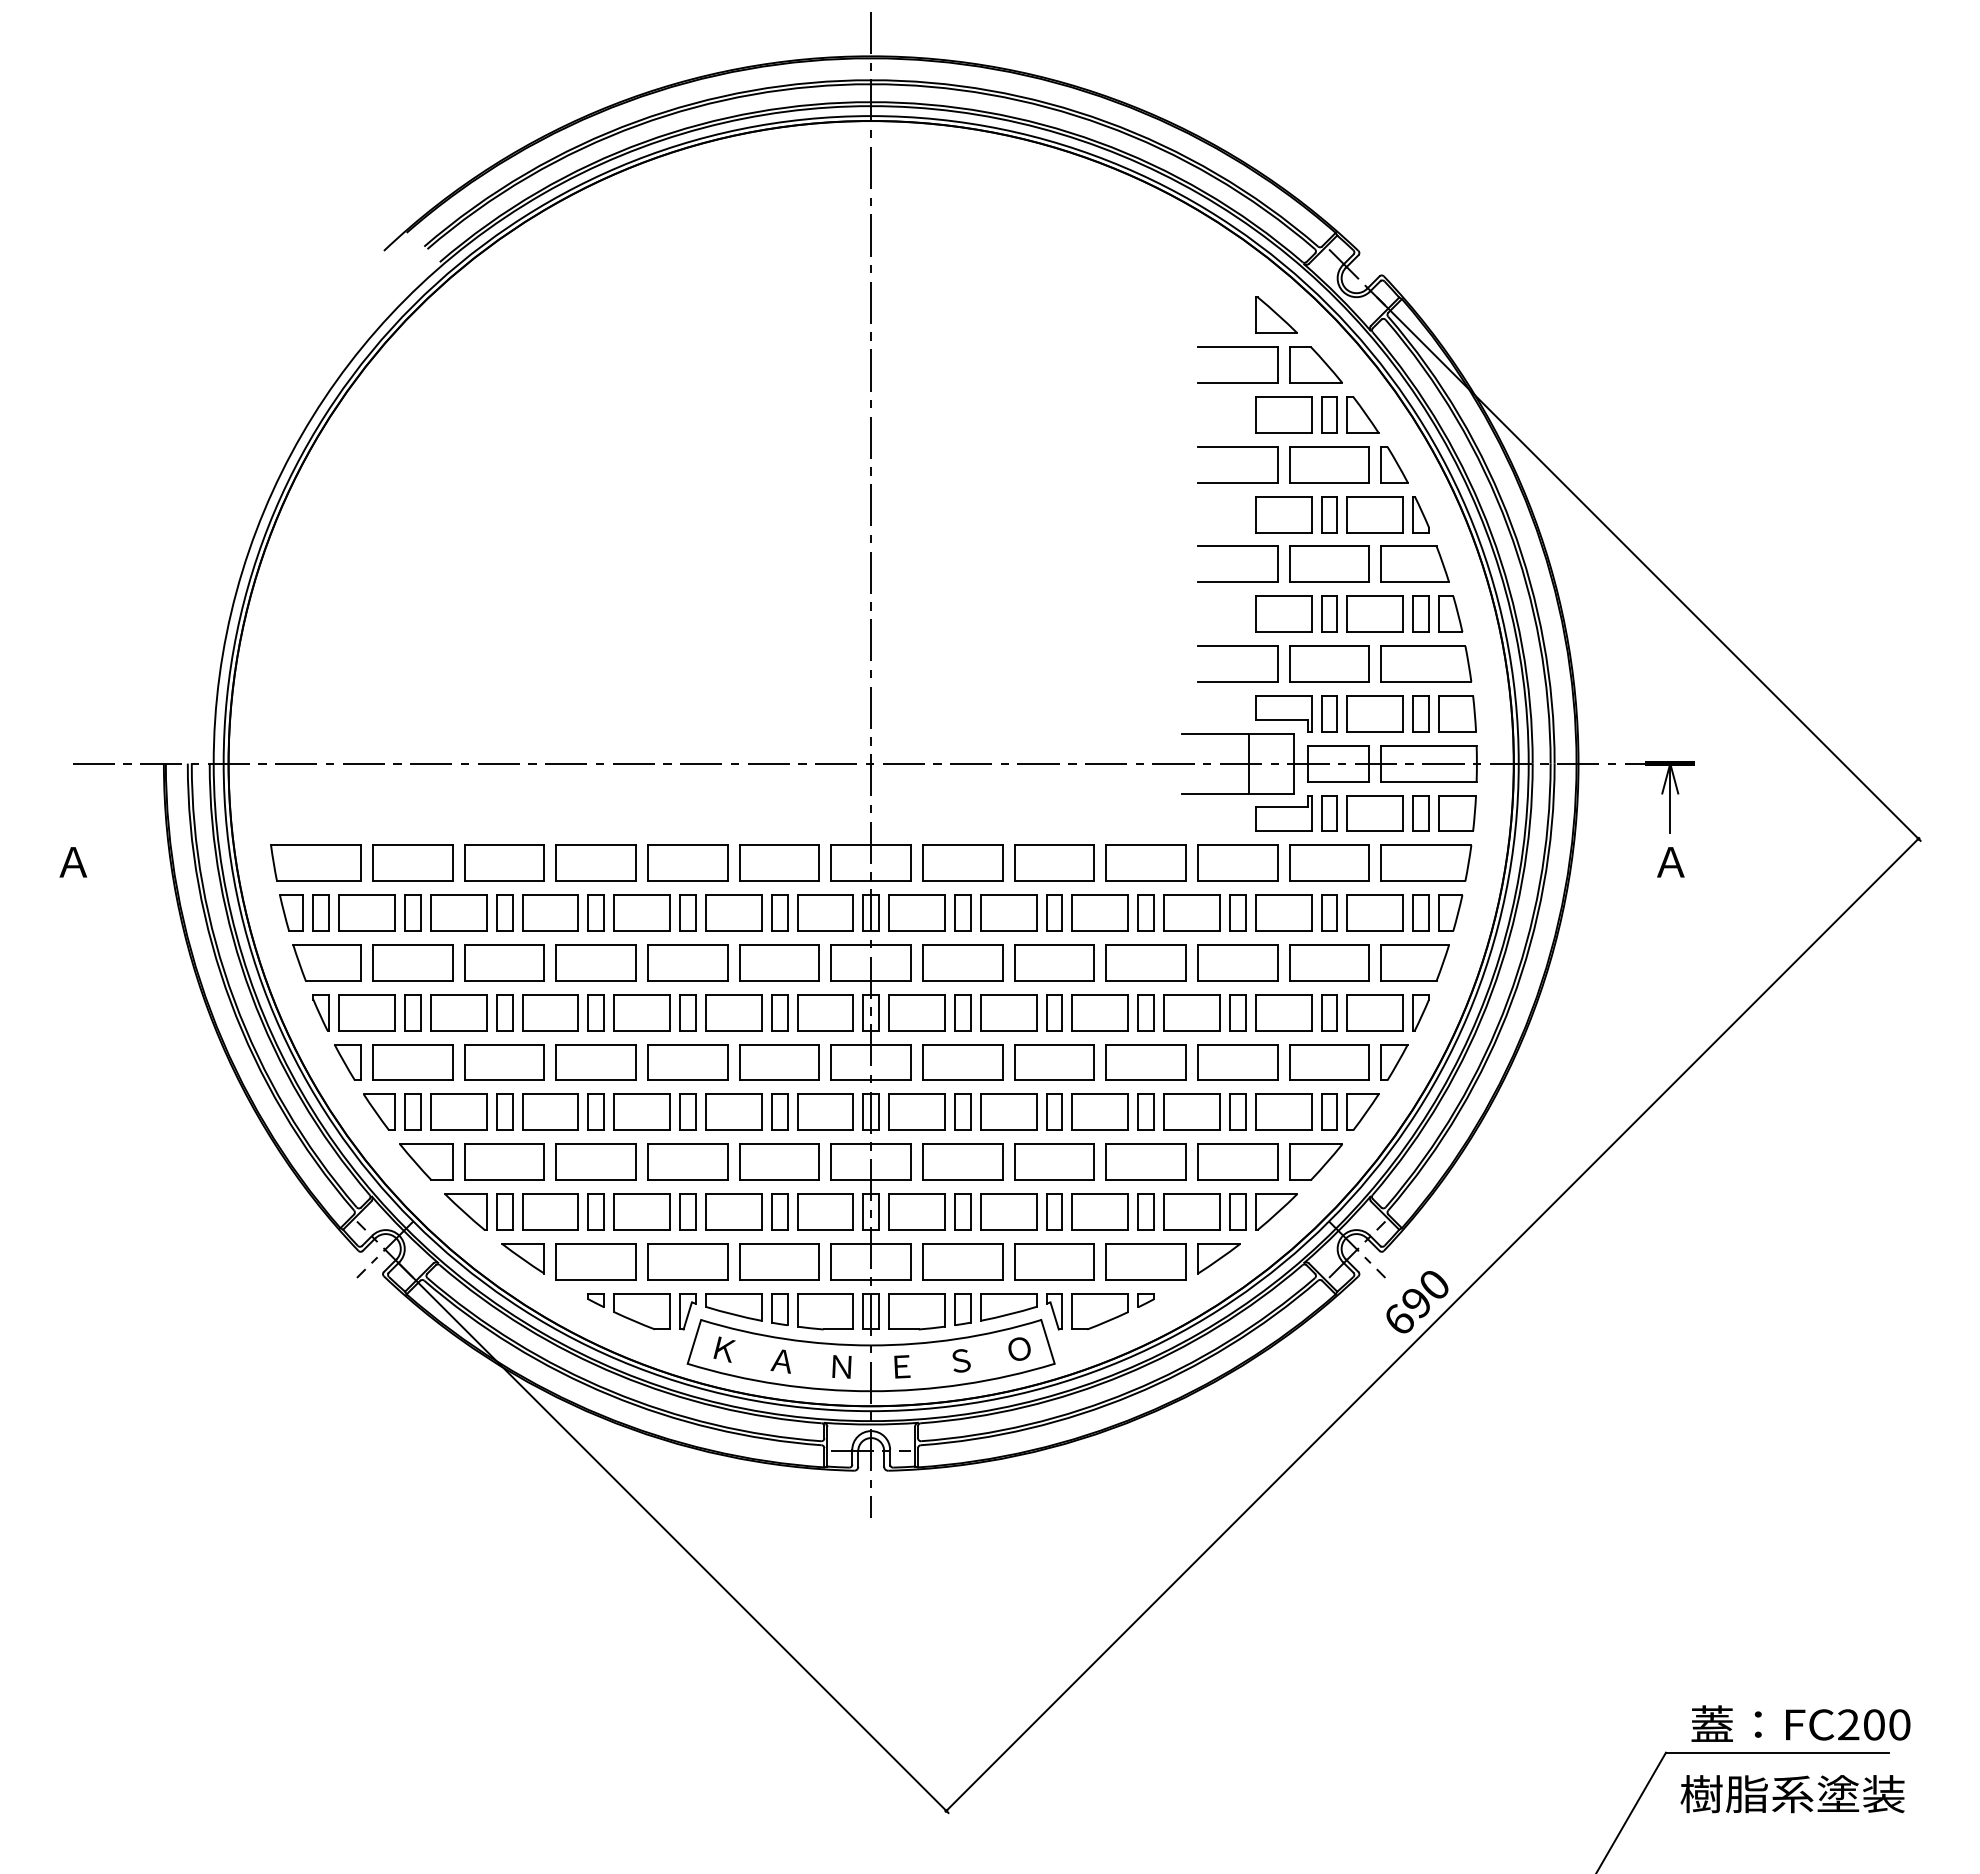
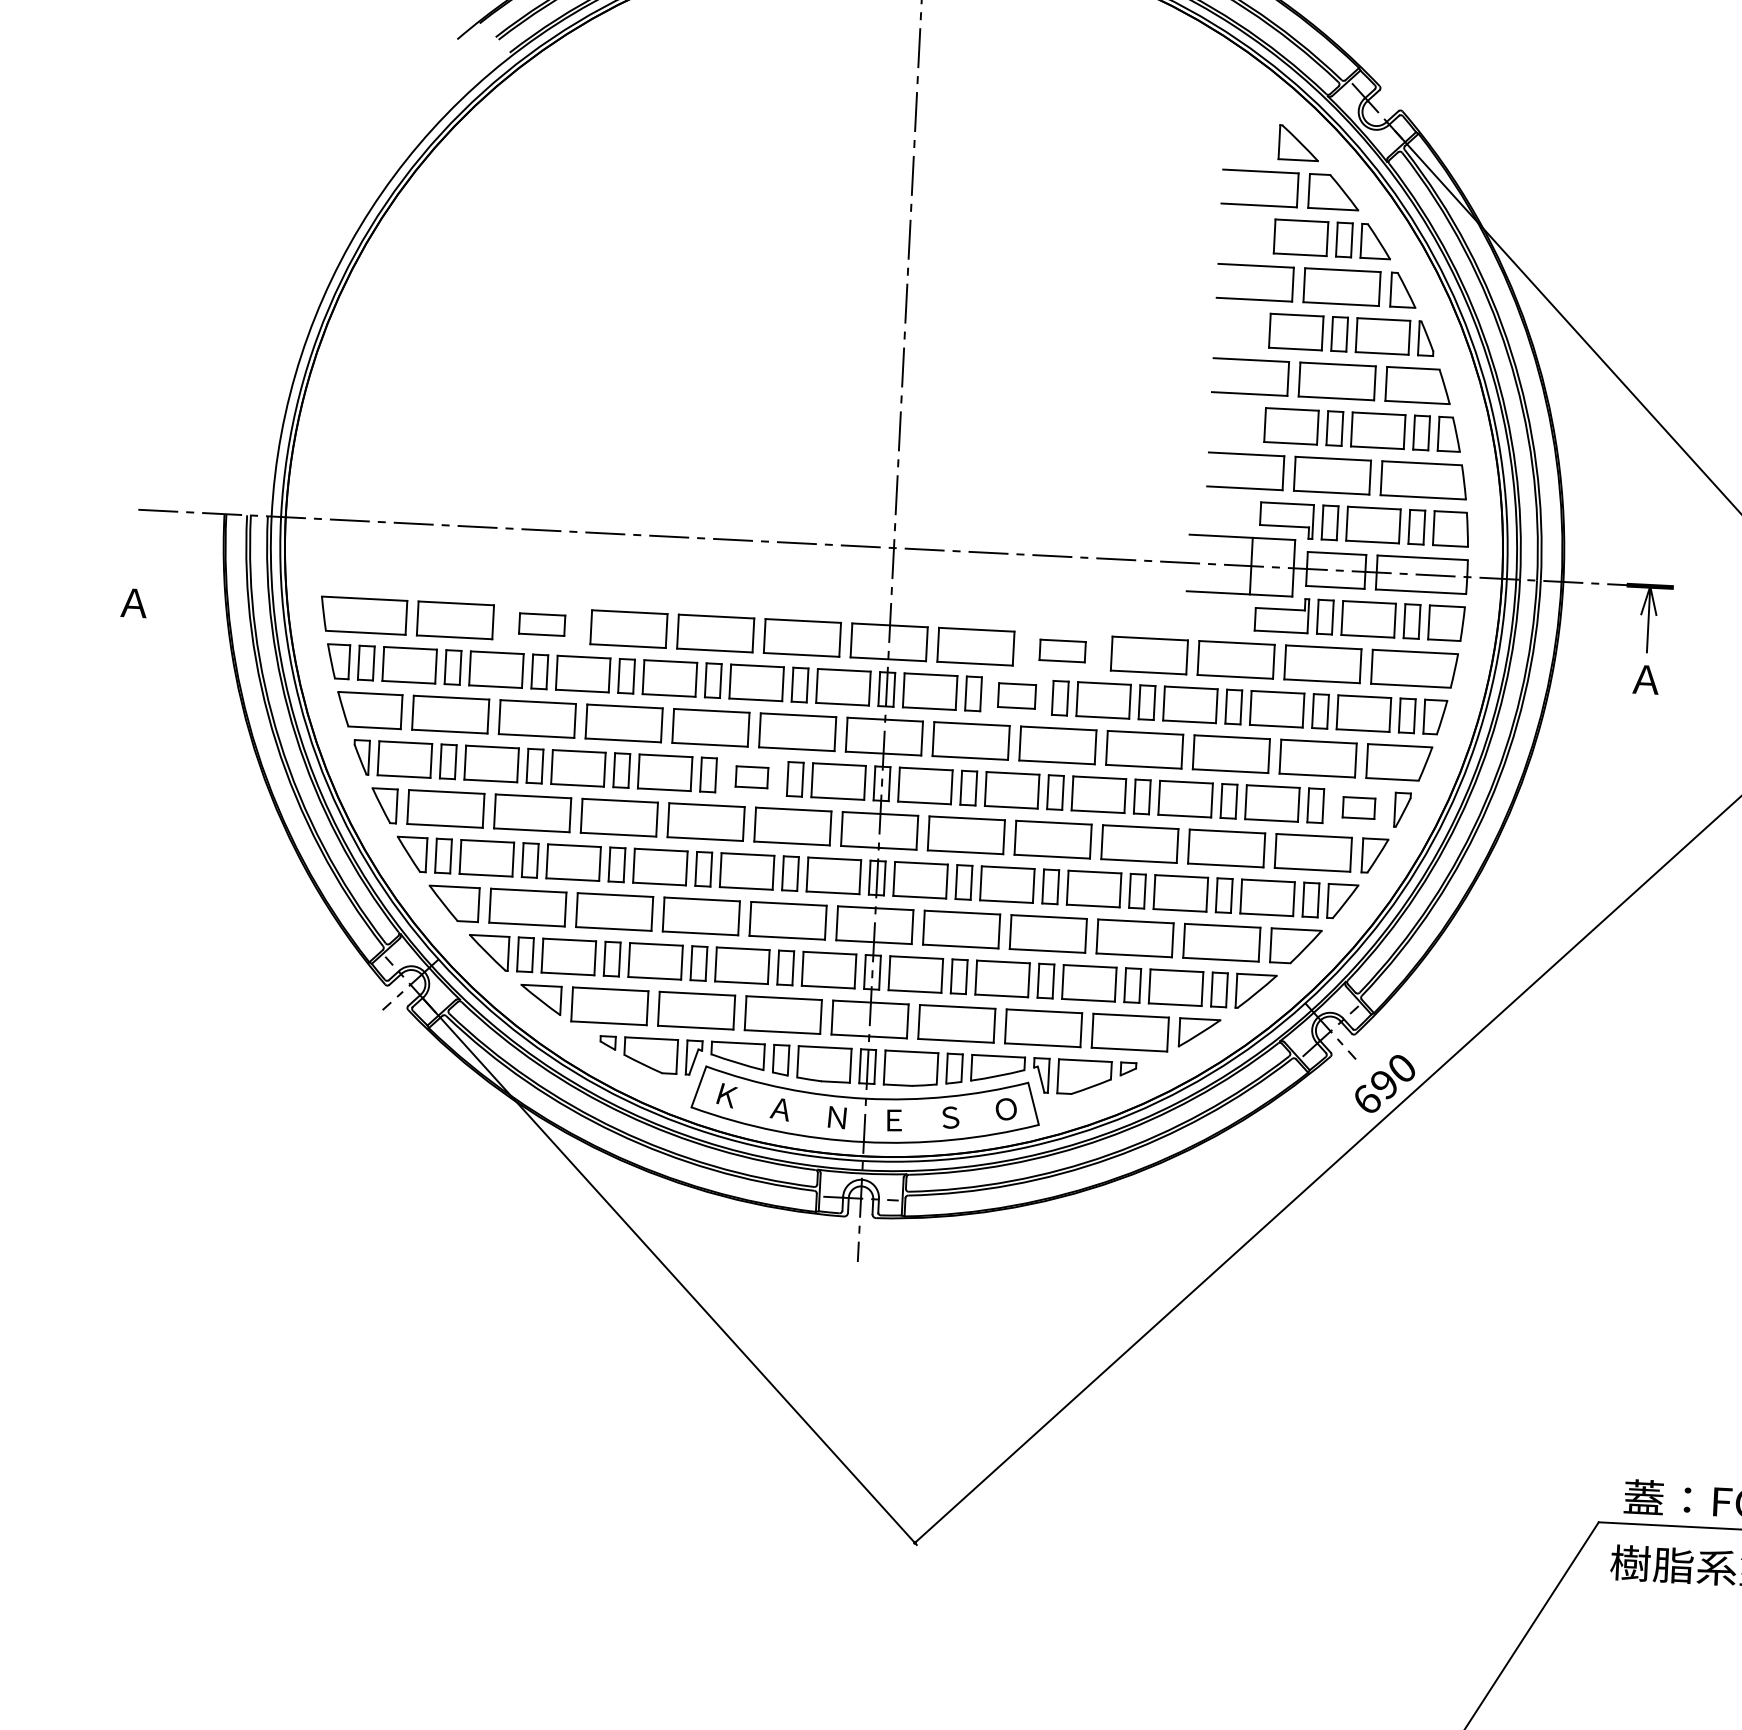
part: (504, 862) -> (542, 624), size x0.6
part: (1054, 862) -> (1062, 650), size x0.6
part: (1008, 912) -> (1016, 695), size x0.7
part: (733, 1012) -> (751, 776), size x0.6
part: (1374, 1012) -> (1358, 807), size x0.6

